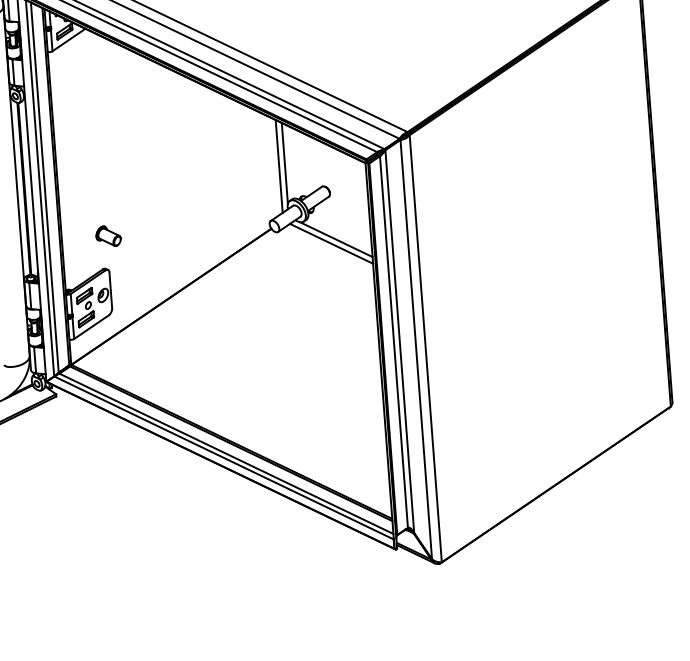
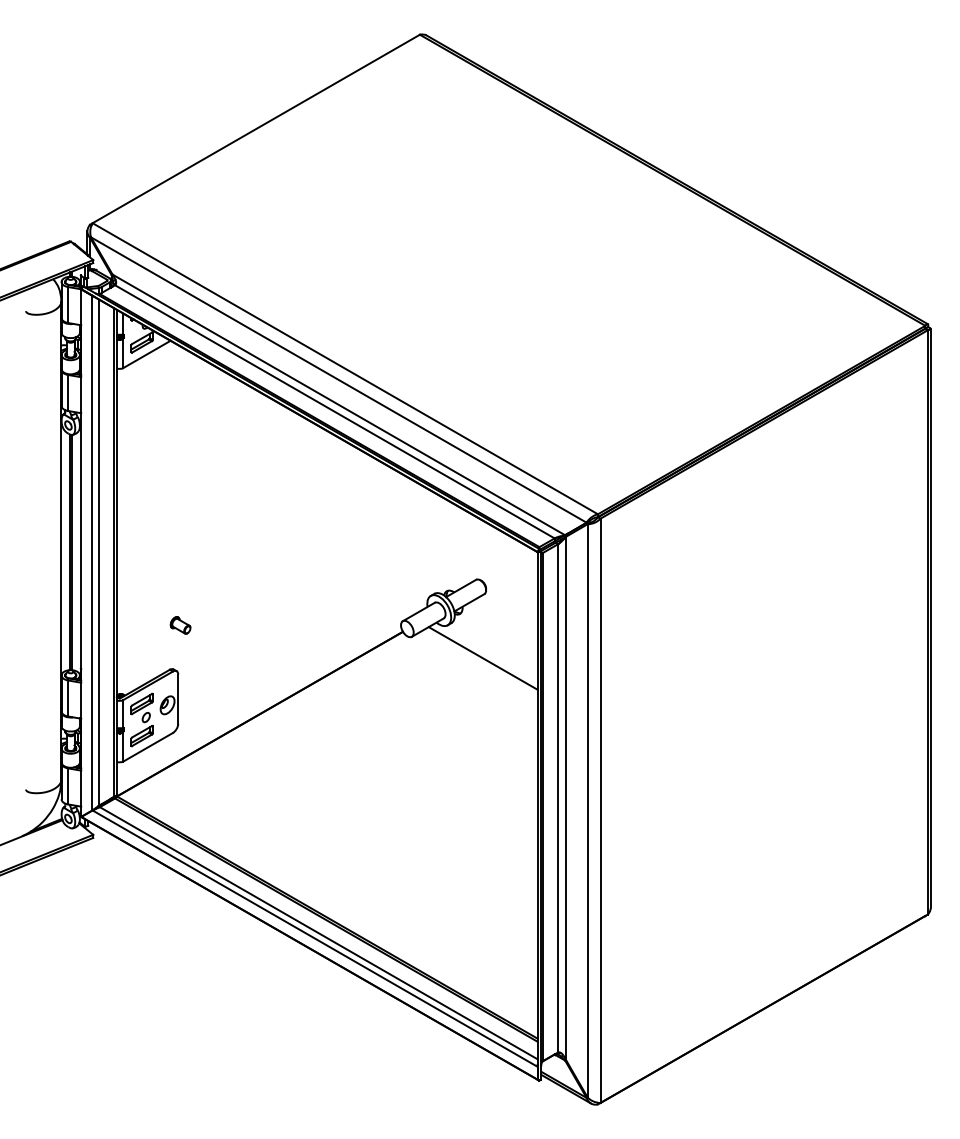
line: (284, 162) -> (427, 543), removed
line: (278, 166) -> (419, 547), removed
part: (108, 236) -> (180, 625), size x0.6
line: (335, 239) -> (489, 652), removed

